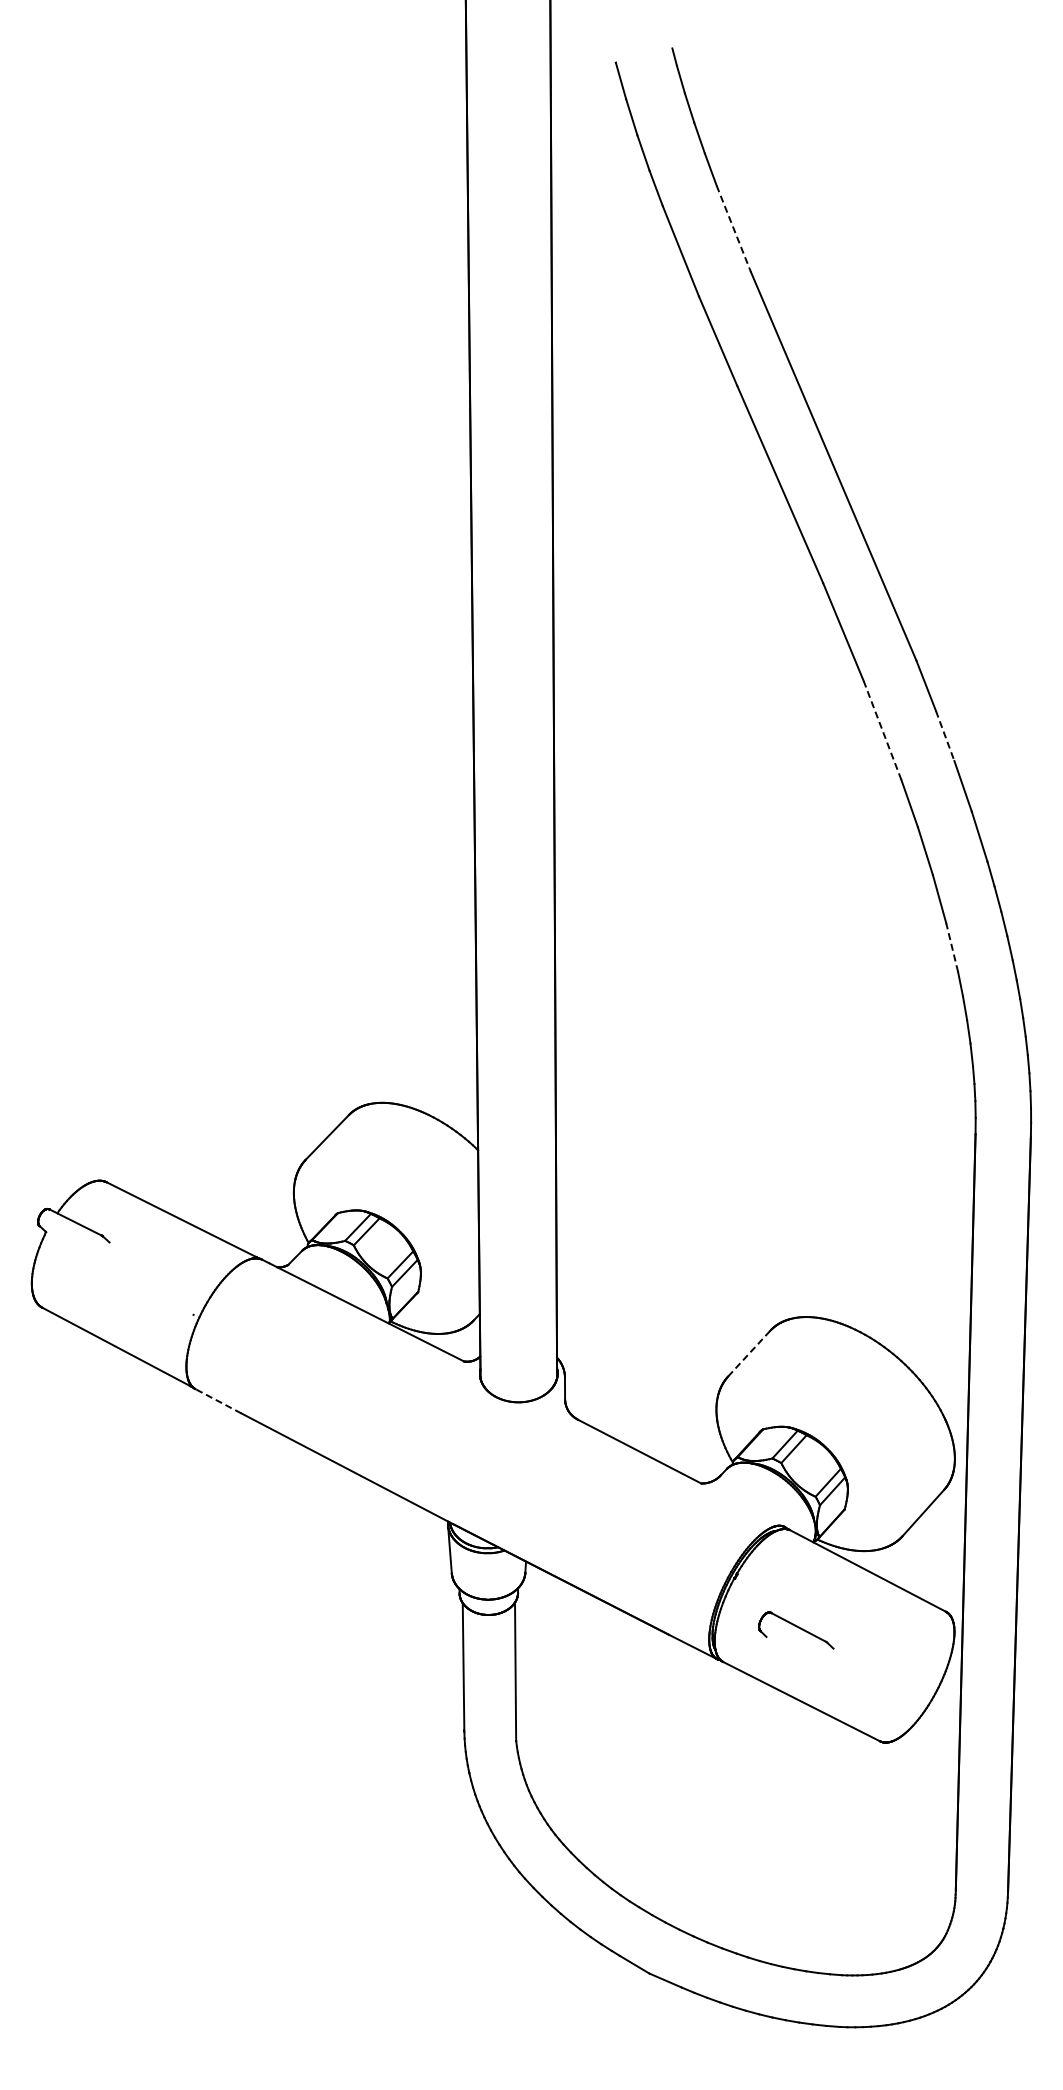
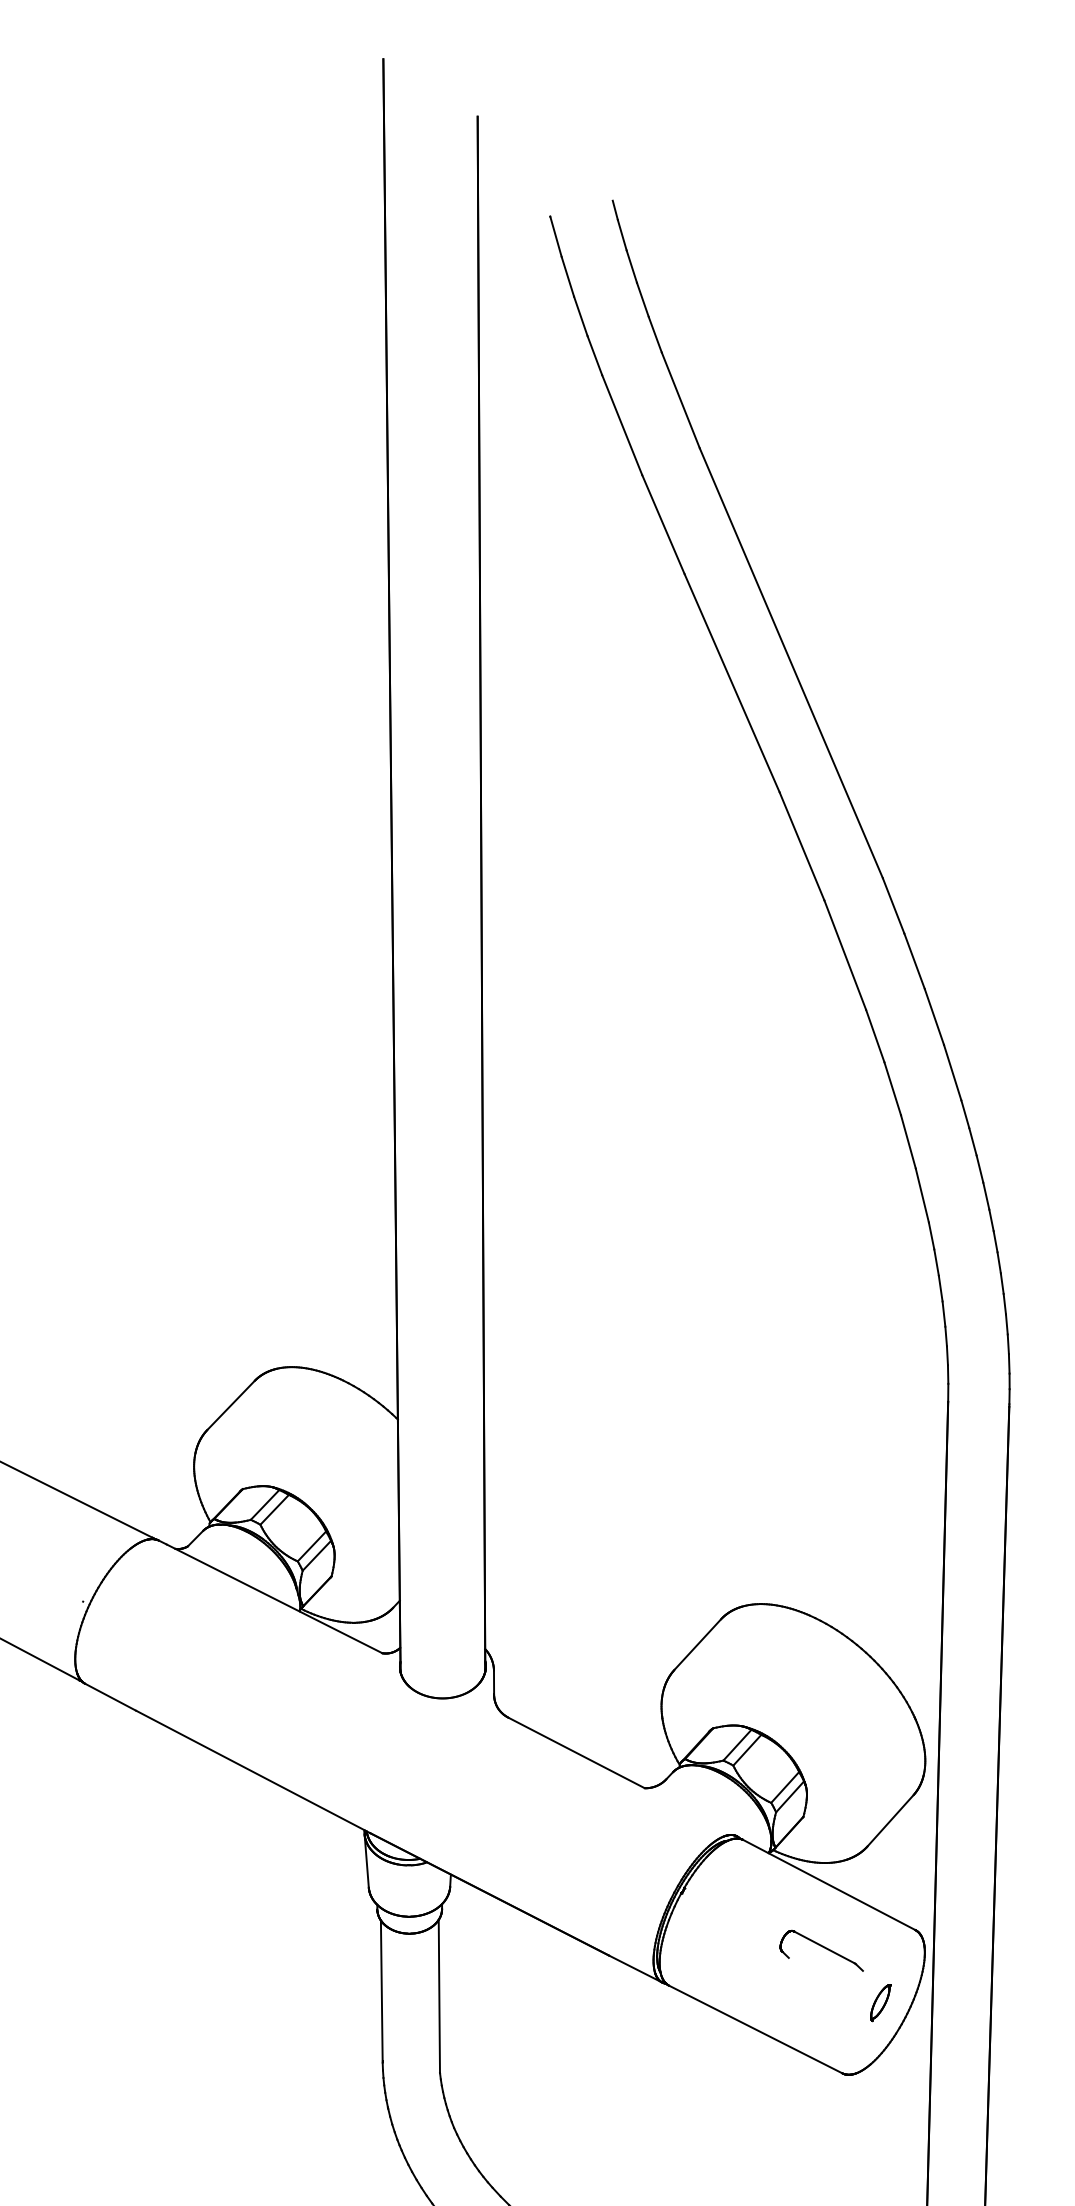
line: (733, 228) -> (680, 399), dashed -> solid
line: (882, 730) -> (845, 955), dashed -> solid
line: (945, 736) -> (914, 961), dashed -> solid
line: (952, 947) -> (922, 1195), dashed -> solid
line: (749, 1353) -> (698, 1644), dashed -> solid
line: (217, 1401) -> (109, 1697), dashed -> solid
part: (796, 1630) -> (822, 1950), moved
part: (914, 1677) -> (880, 2002), added

